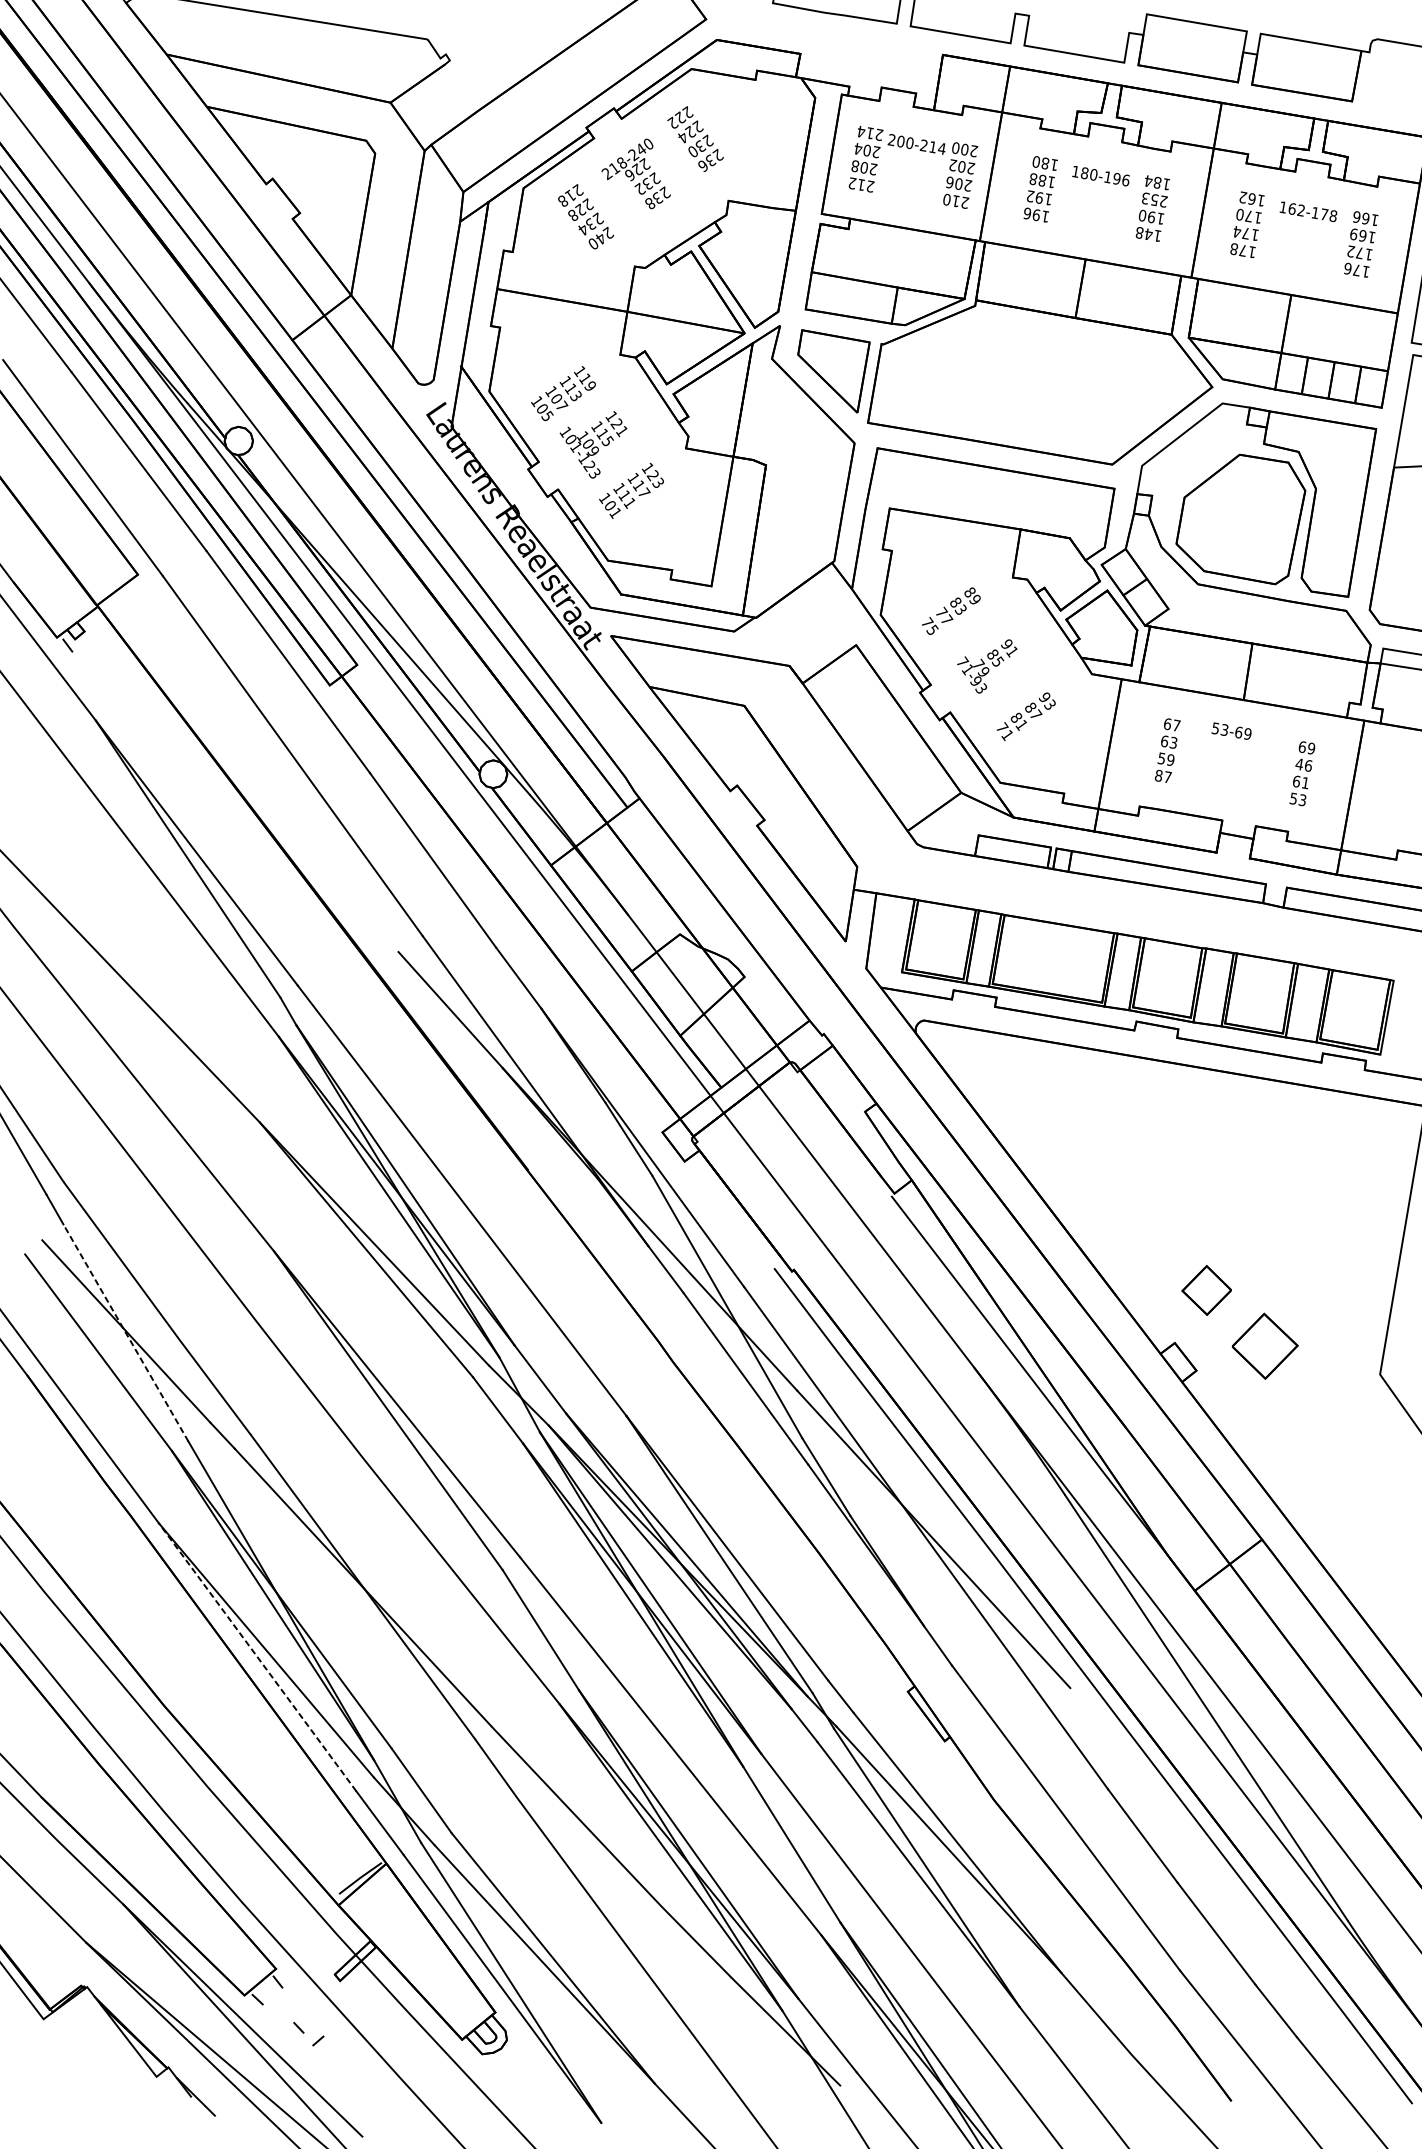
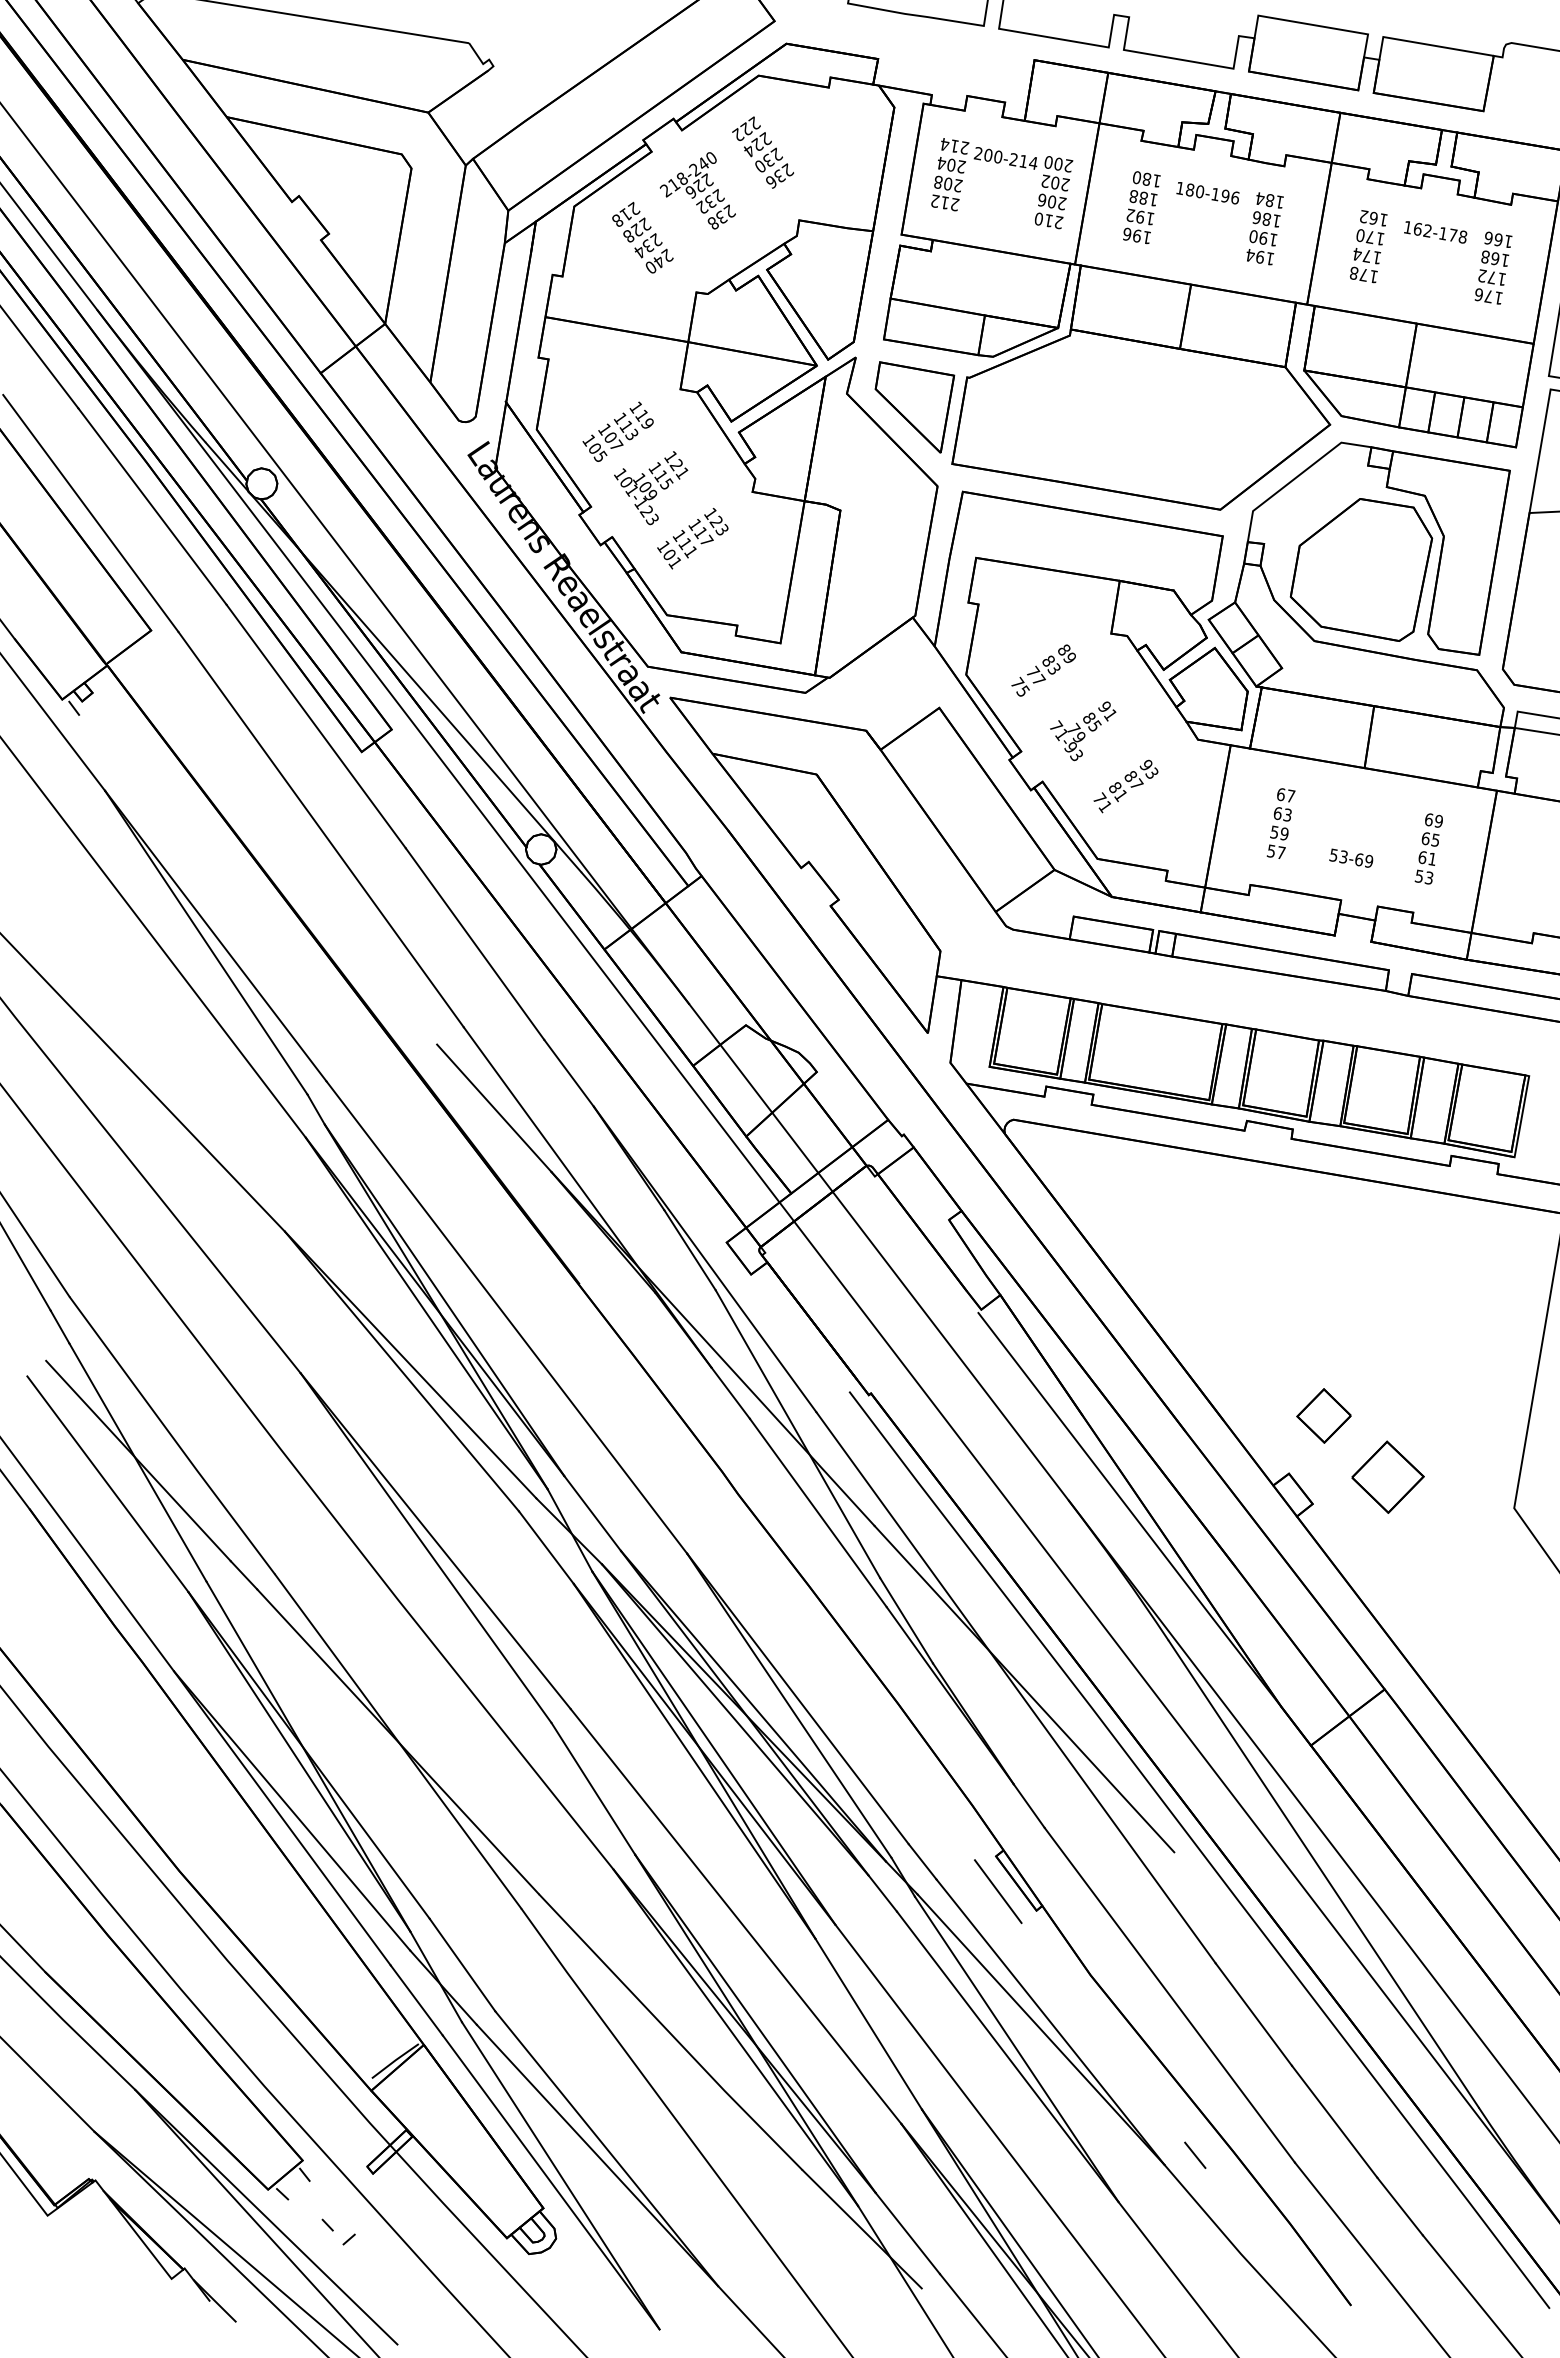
text: (1154, 200) -> (1266, 219), 253 -> 186
text: (1144, 233) -> (1255, 256), 148 -> 194
text: (1353, 233) -> (1485, 256), 169 -> 168
text: (1231, 730) -> (1351, 857), moved
text: (1303, 765) -> (1430, 839), 46 -> 65
text: (1157, 775) -> (1270, 850), 87 -> 57
line: (125, 1332) -> (137, 1462), dashed -> solid
line: (257, 1657) -> (282, 1818), dashed -> solid
line: (909, 1723) -> (997, 1891), added
line: (1089, 1963) -> (1195, 2154), added

